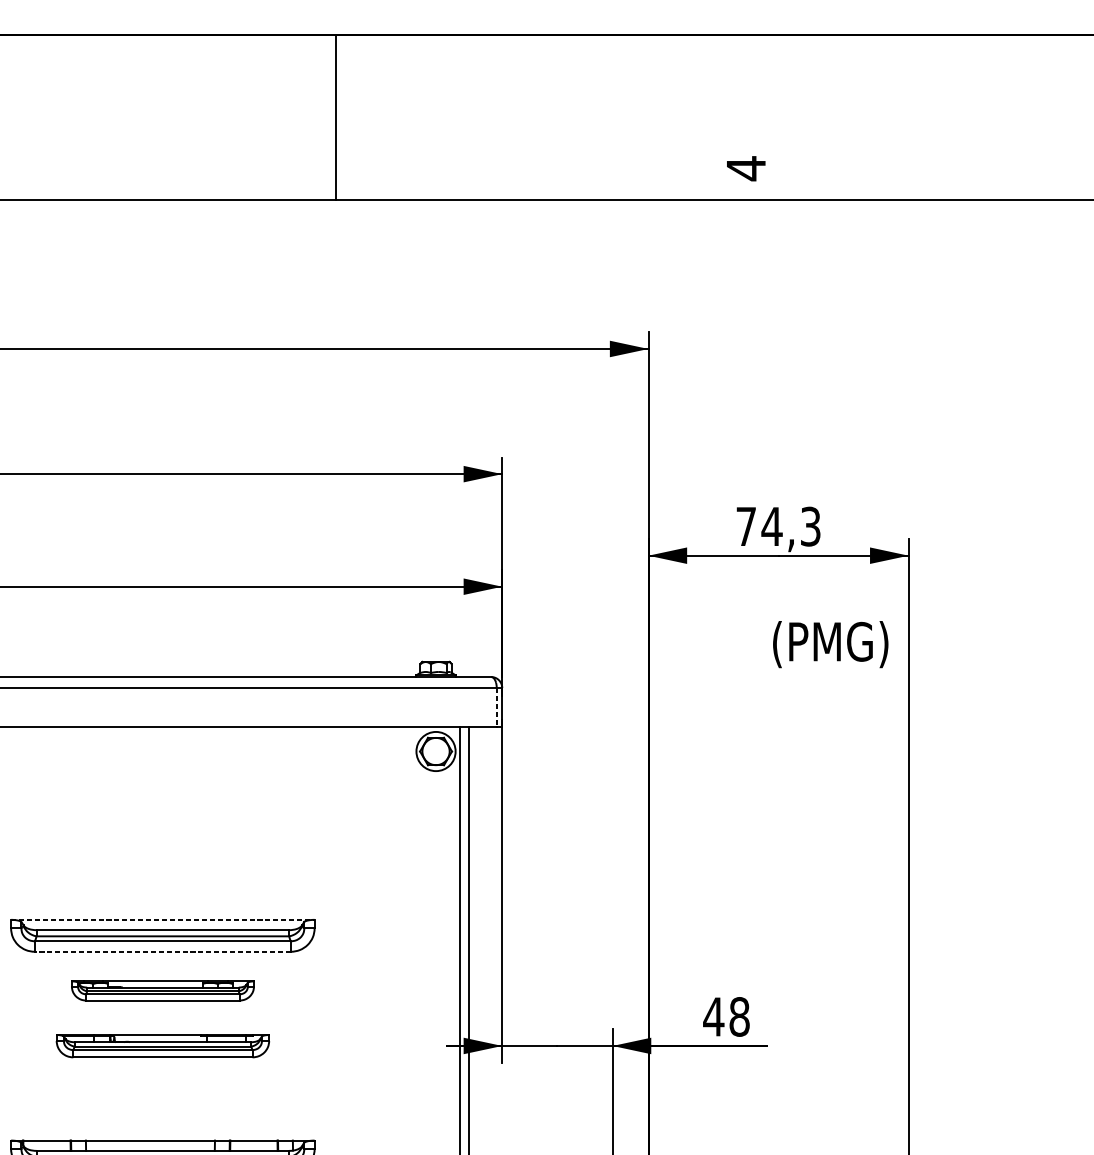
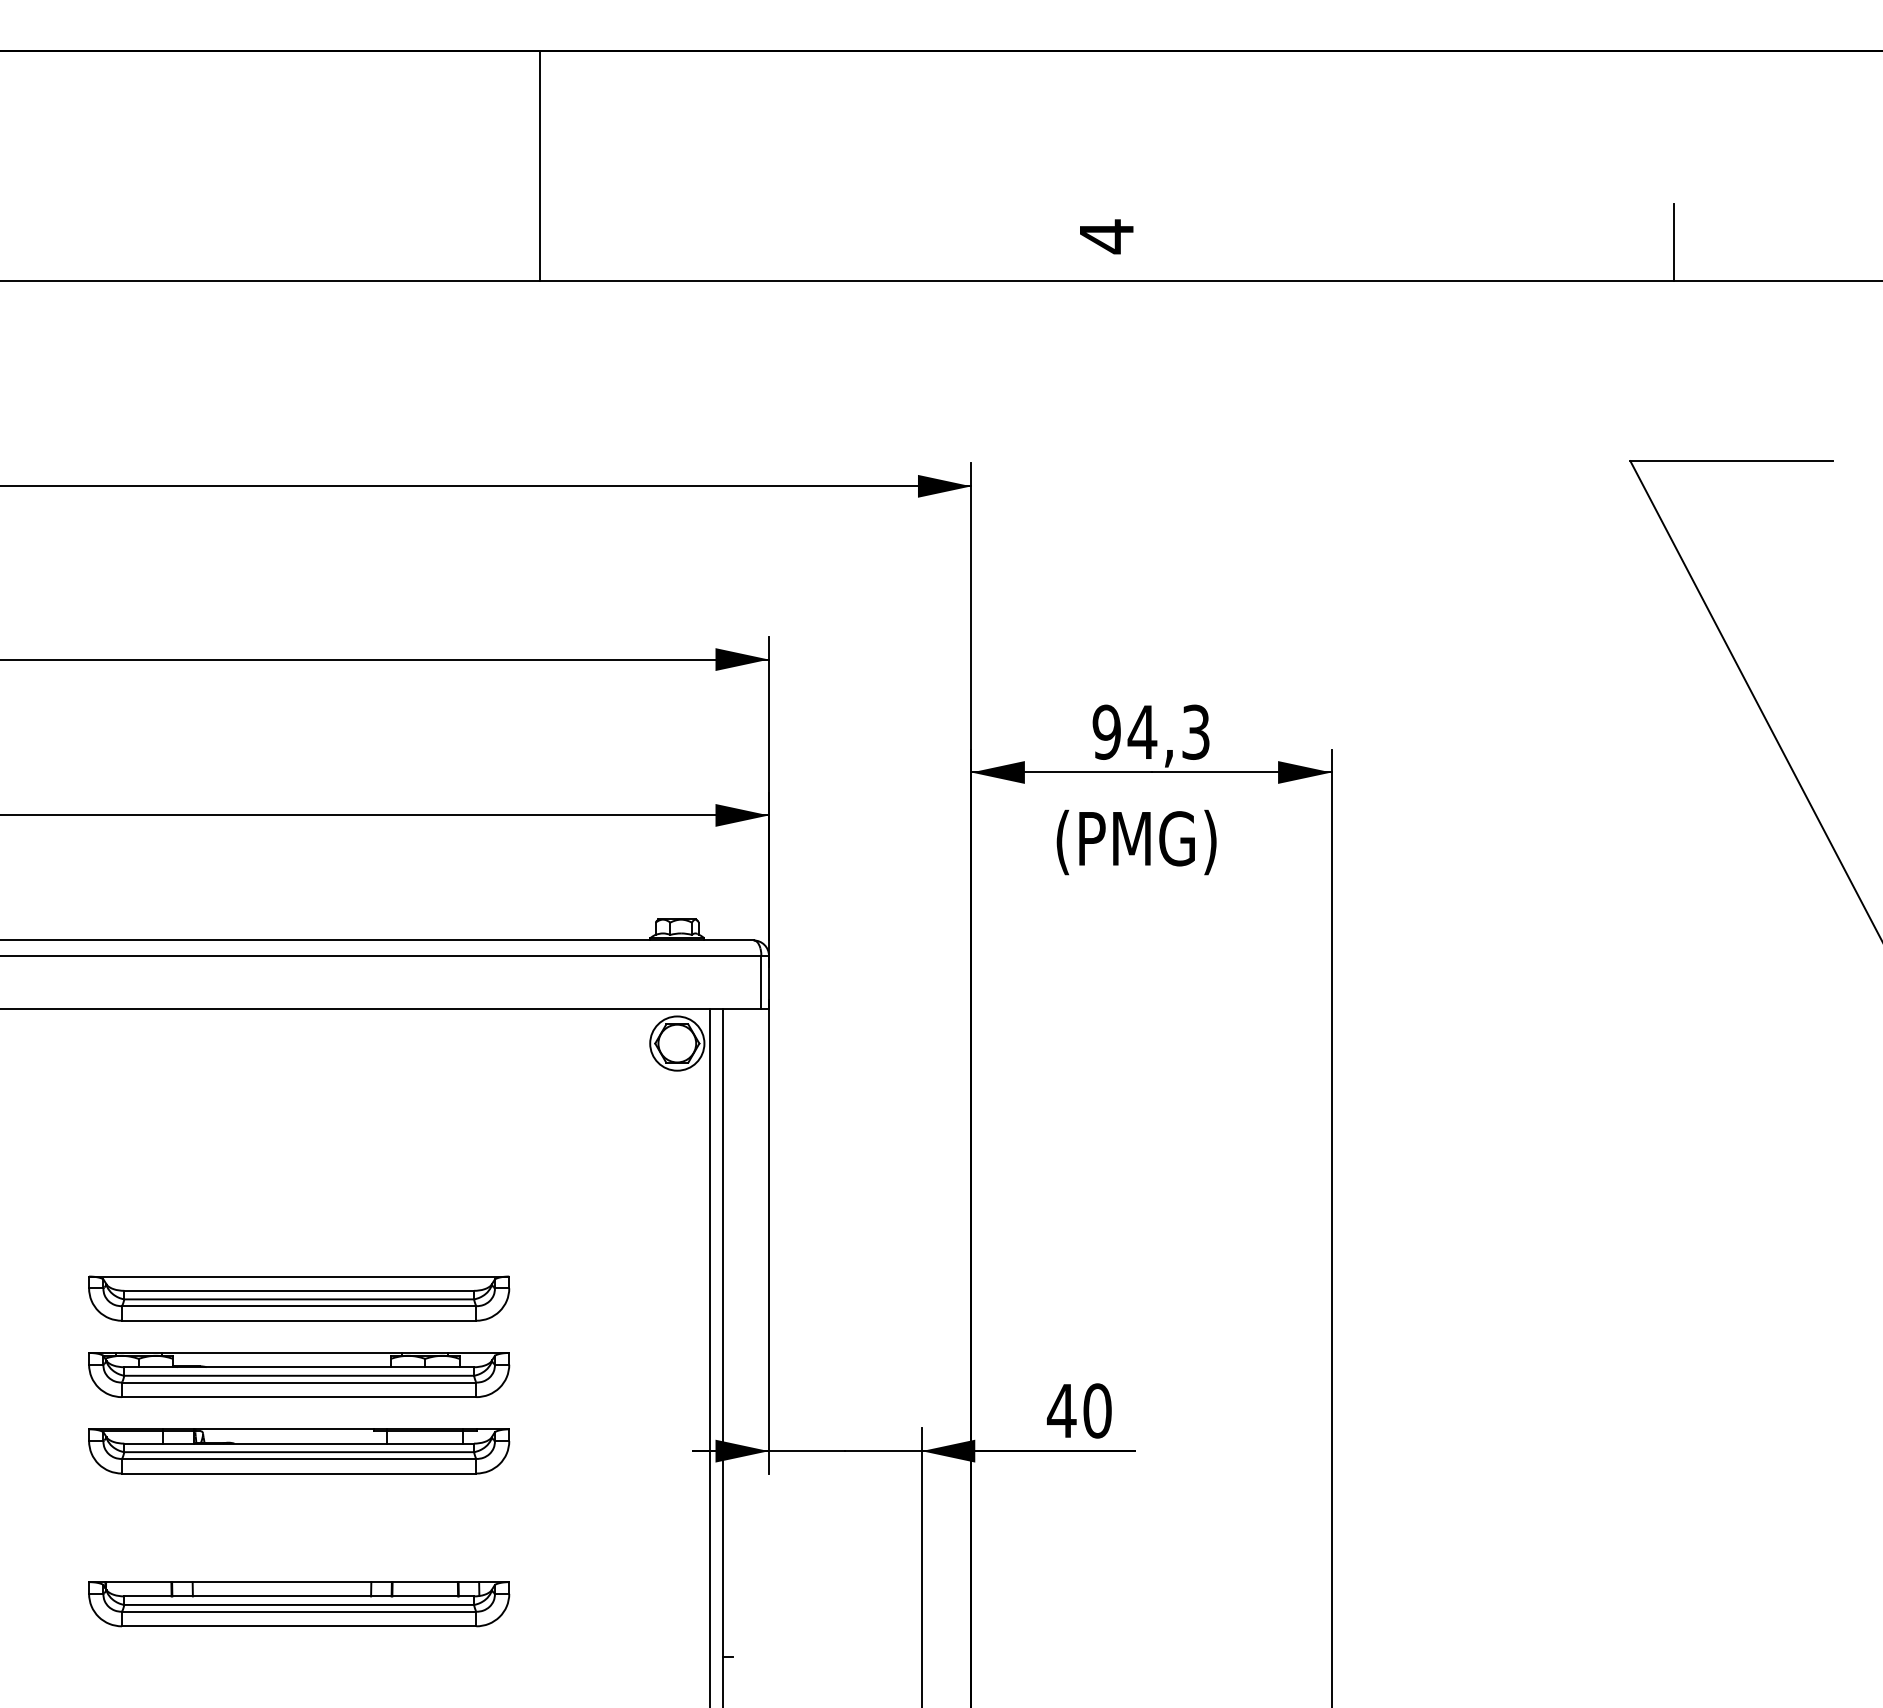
text: (746, 526) -> (1106, 731), 74,3 -> 94,3
text: (830, 644) -> (1136, 842), moved
line: (496, 707) -> (761, 982), dashed -> solid
line: (163, 919) -> (299, 1276), dashed -> solid
line: (162, 951) -> (298, 1320), dashed -> solid
part: (163, 990) -> (299, 1374), size x1.67
text: (739, 1016) -> (1097, 1410), 48 -> 40
part: (163, 1046) -> (299, 1451), size x1.43

